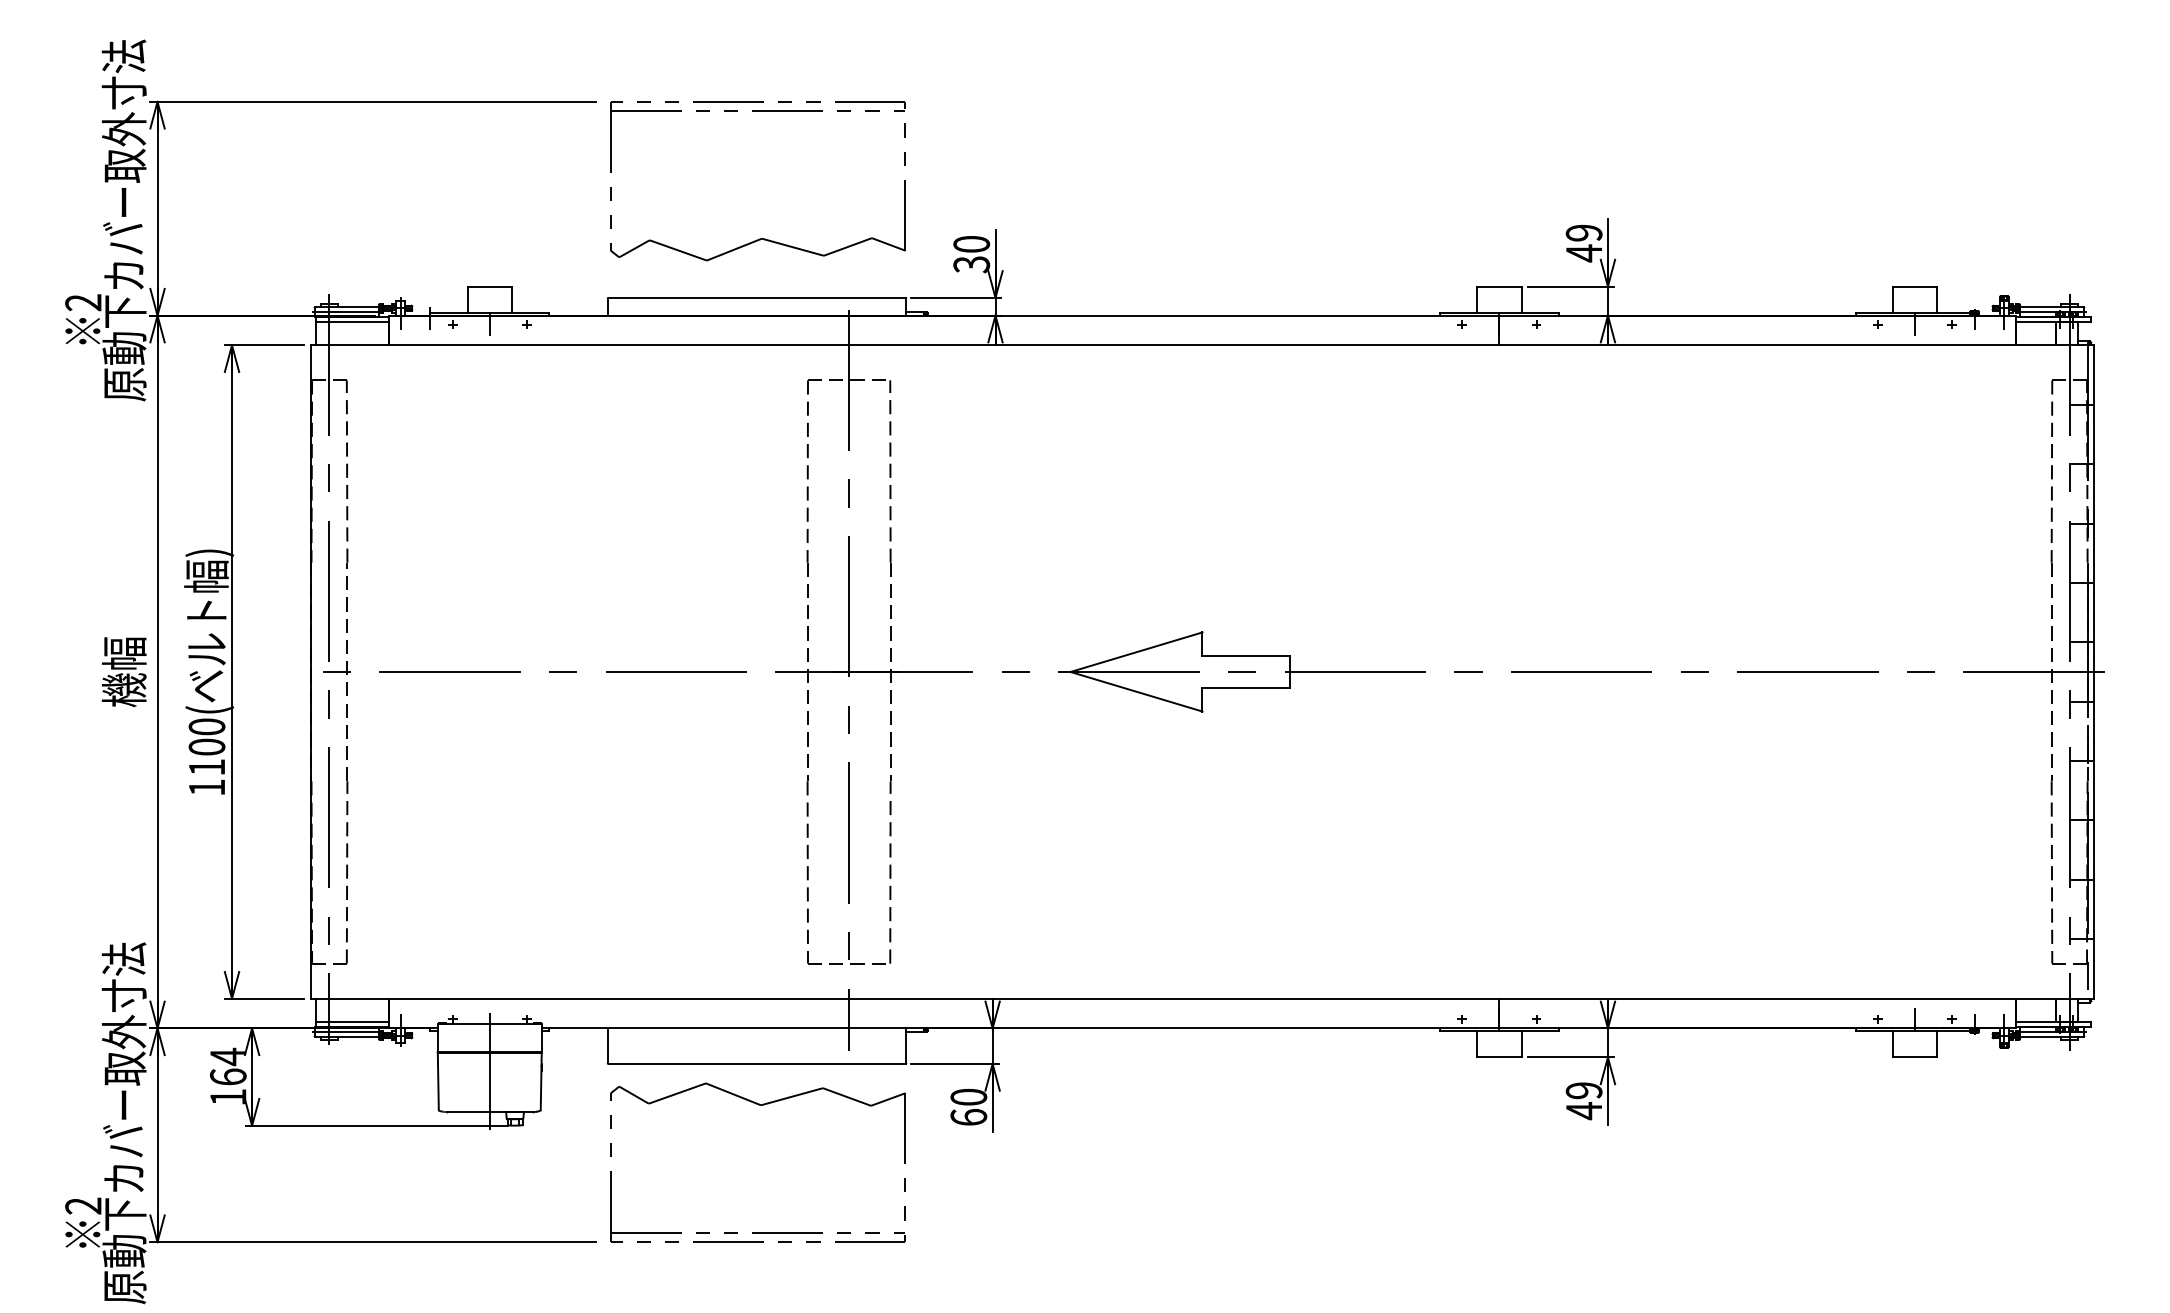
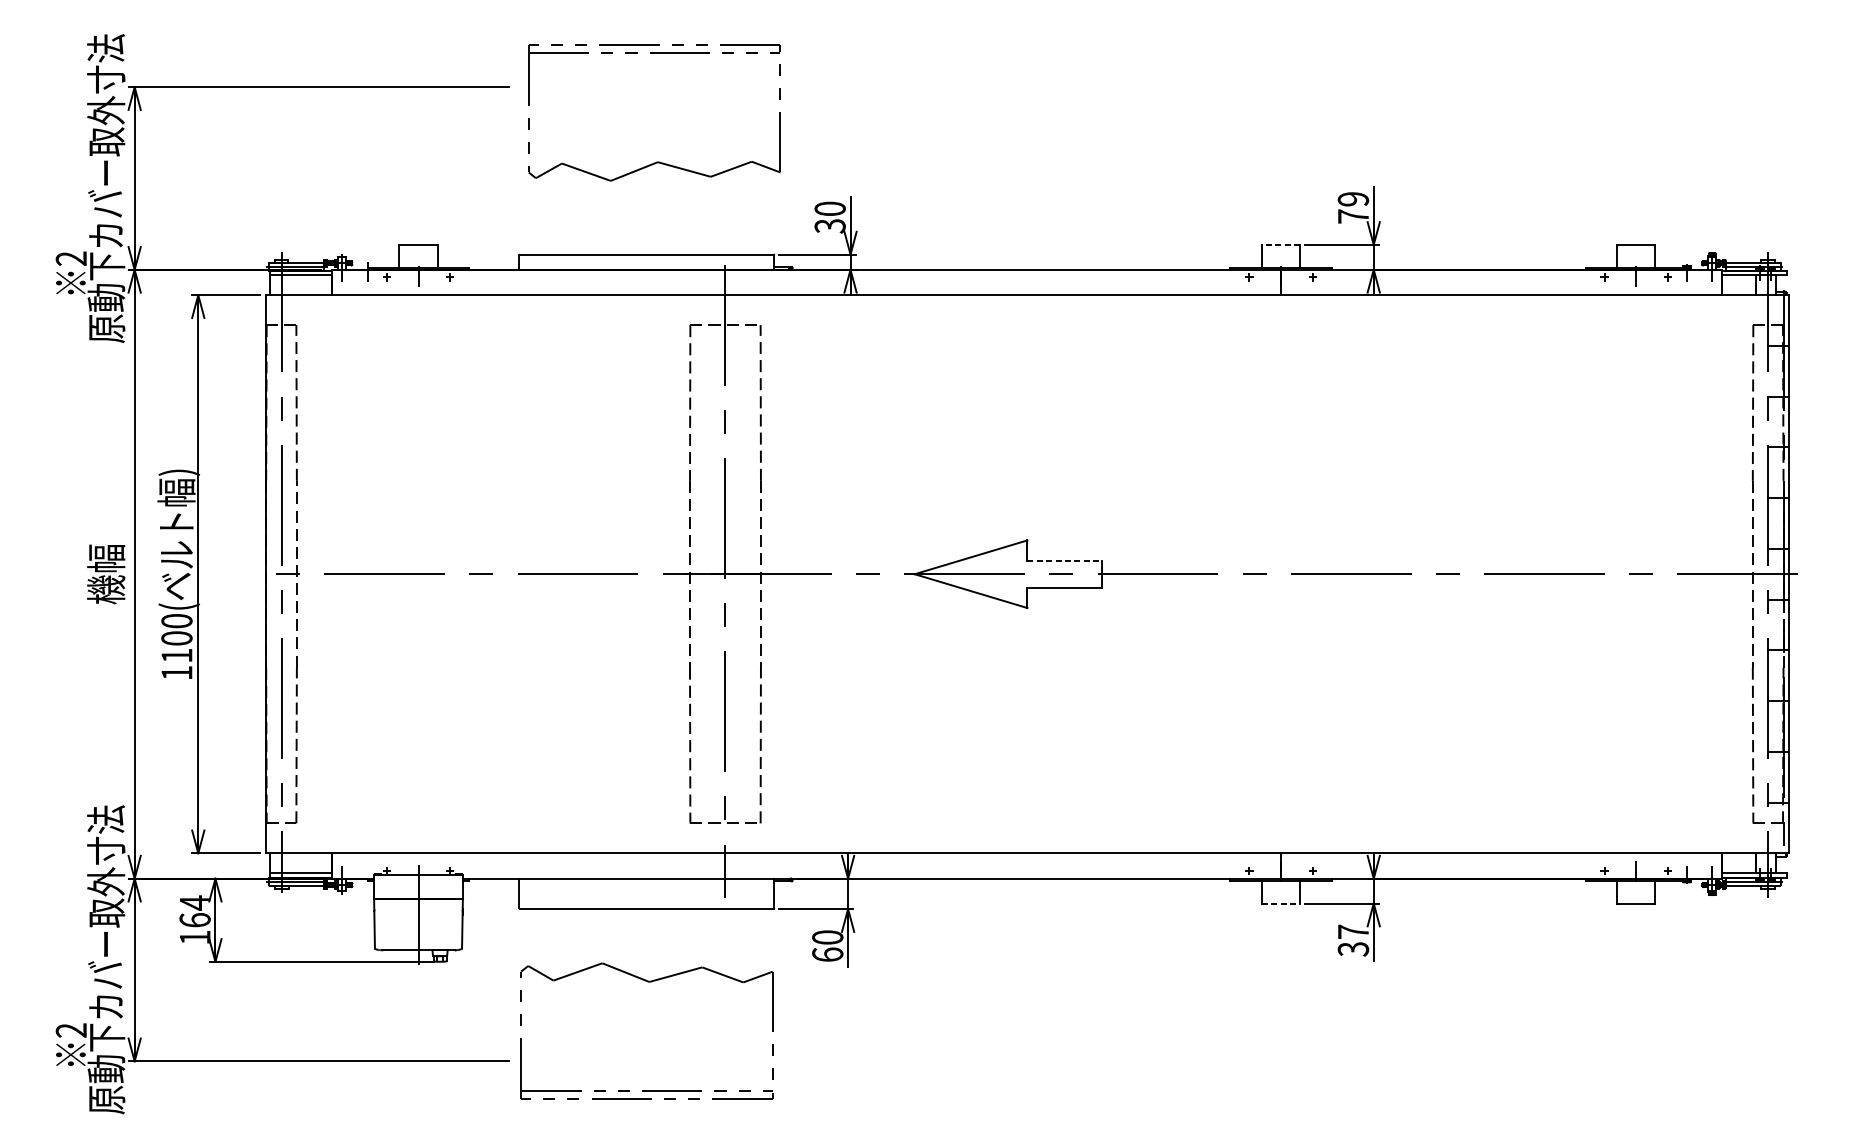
part: (759, 238) -> (655, 162), moved
text: (1583, 253) -> (1352, 216), 49 -> 79
line: (1498, 286) -> (1280, 244), solid -> dashed
line: (1246, 656) -> (1064, 561), solid -> dashed
line: (1499, 1057) -> (1281, 903), solid -> dashed
text: (1583, 1101) -> (1352, 941), 49 -> 37
part: (758, 1105) -> (647, 982), moved

